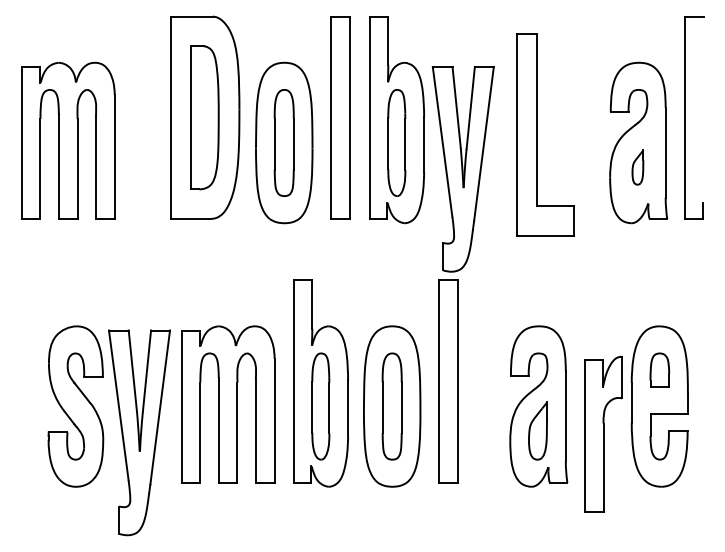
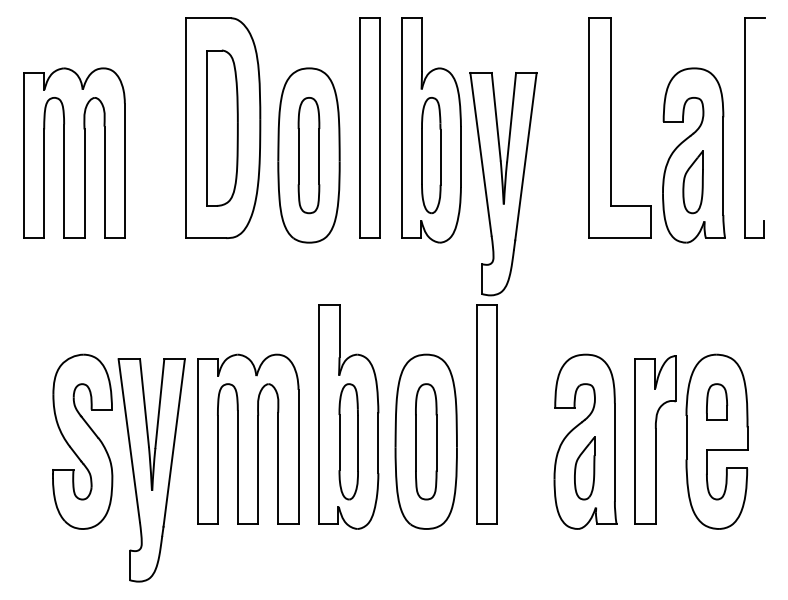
part: (537, 134) -> (611, 127), moved
part: (637, 167) -> (692, 182), size x1.67
part: (603, 433) -> (655, 439), moved

